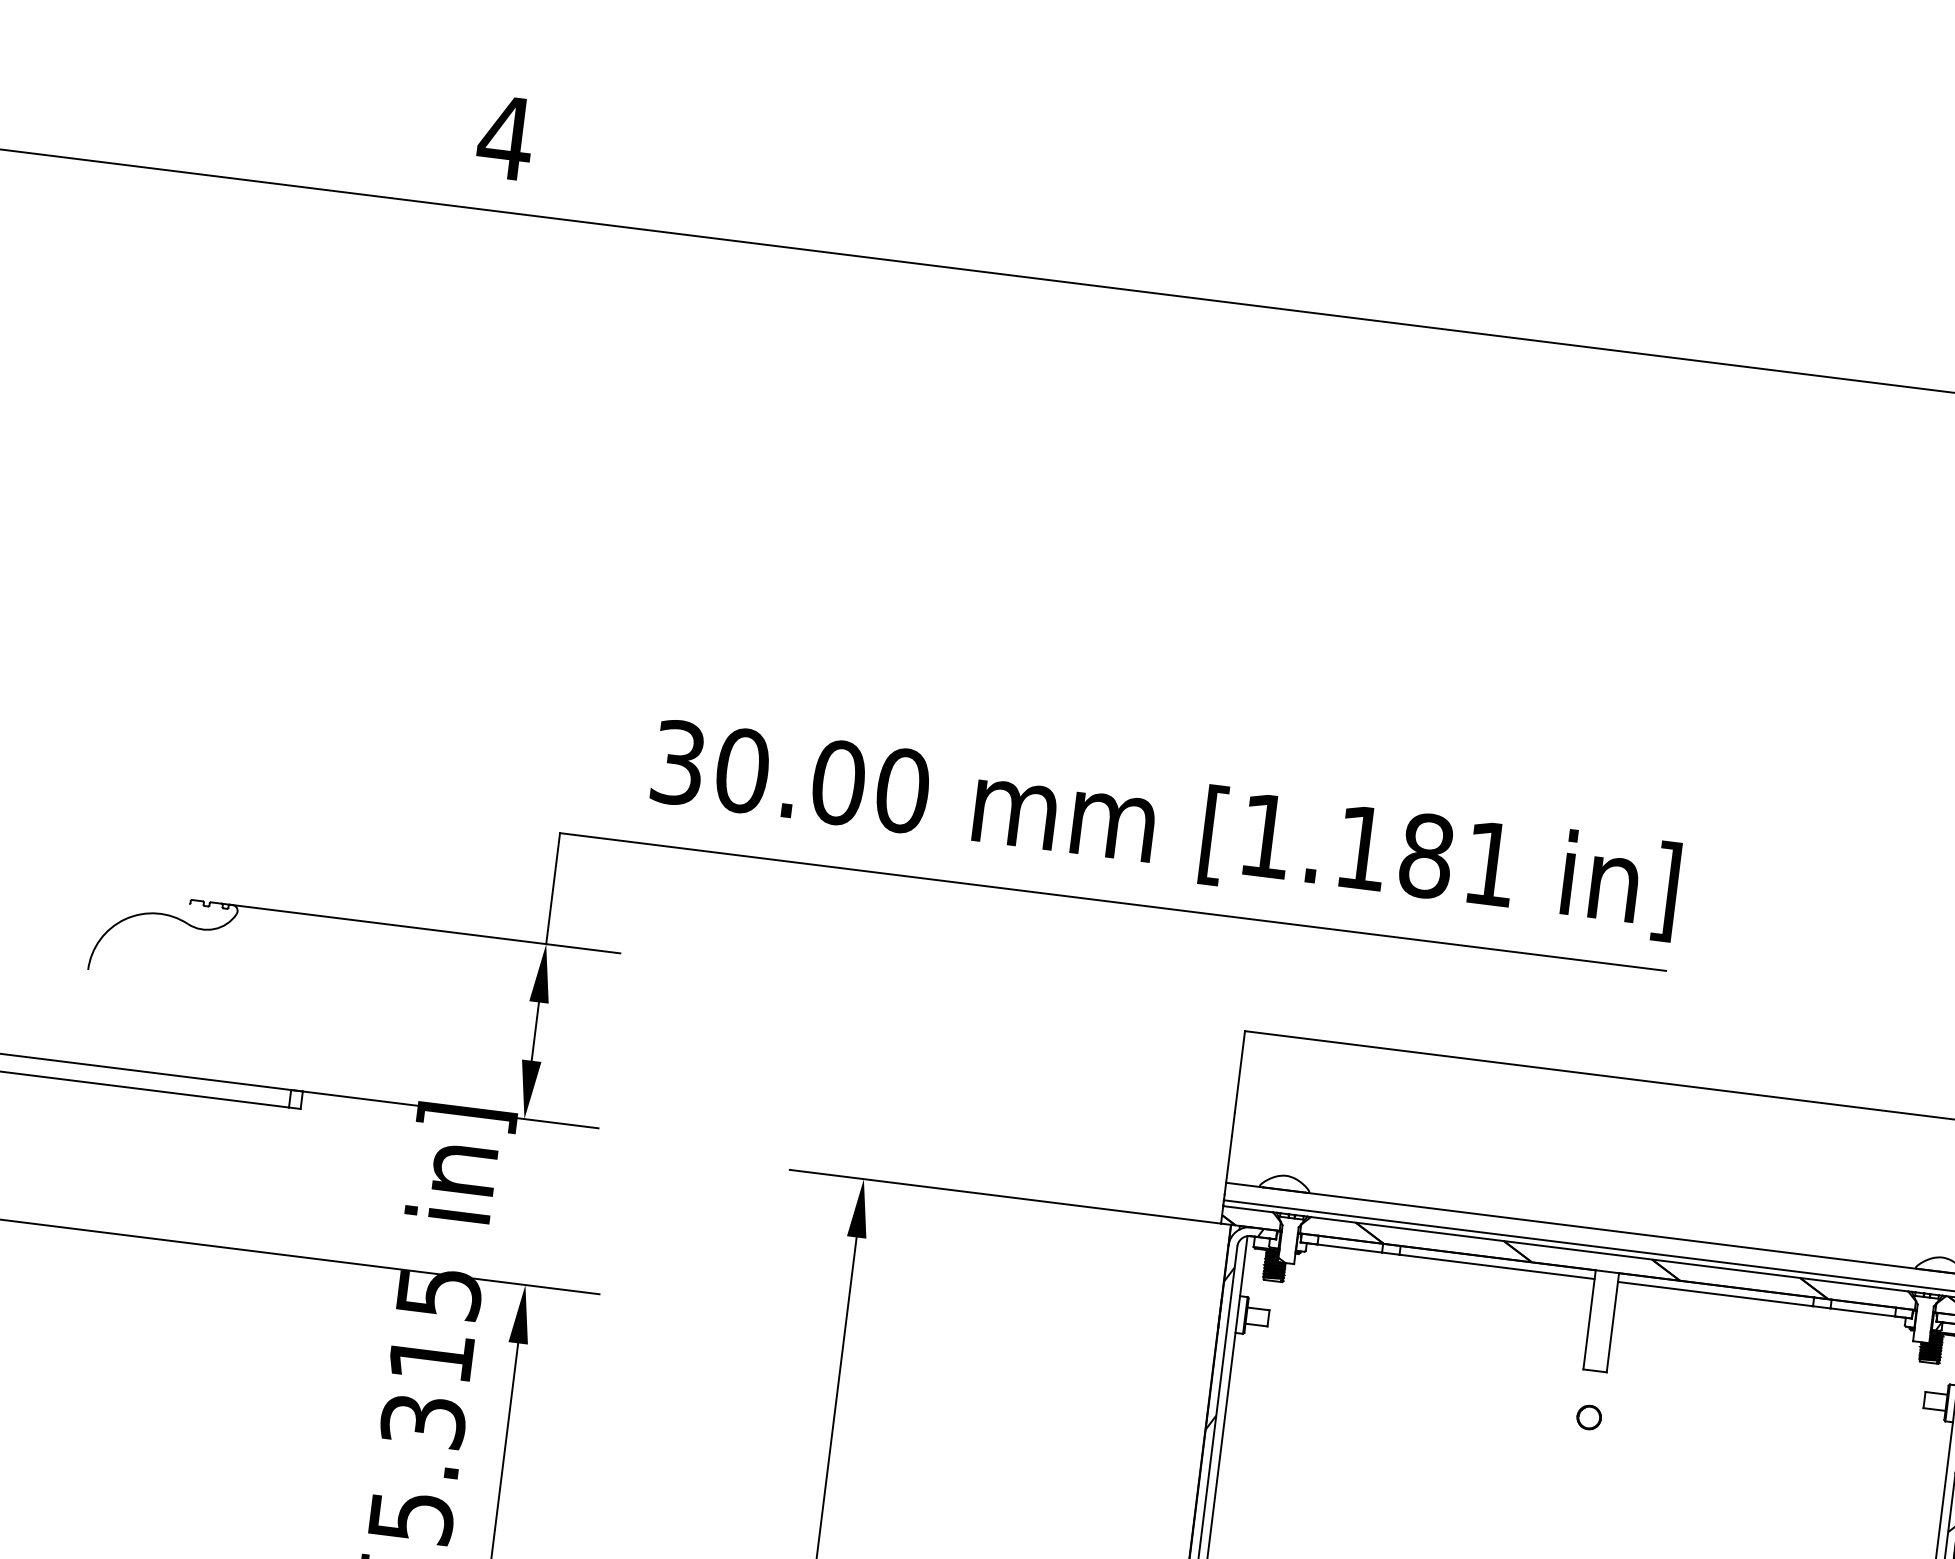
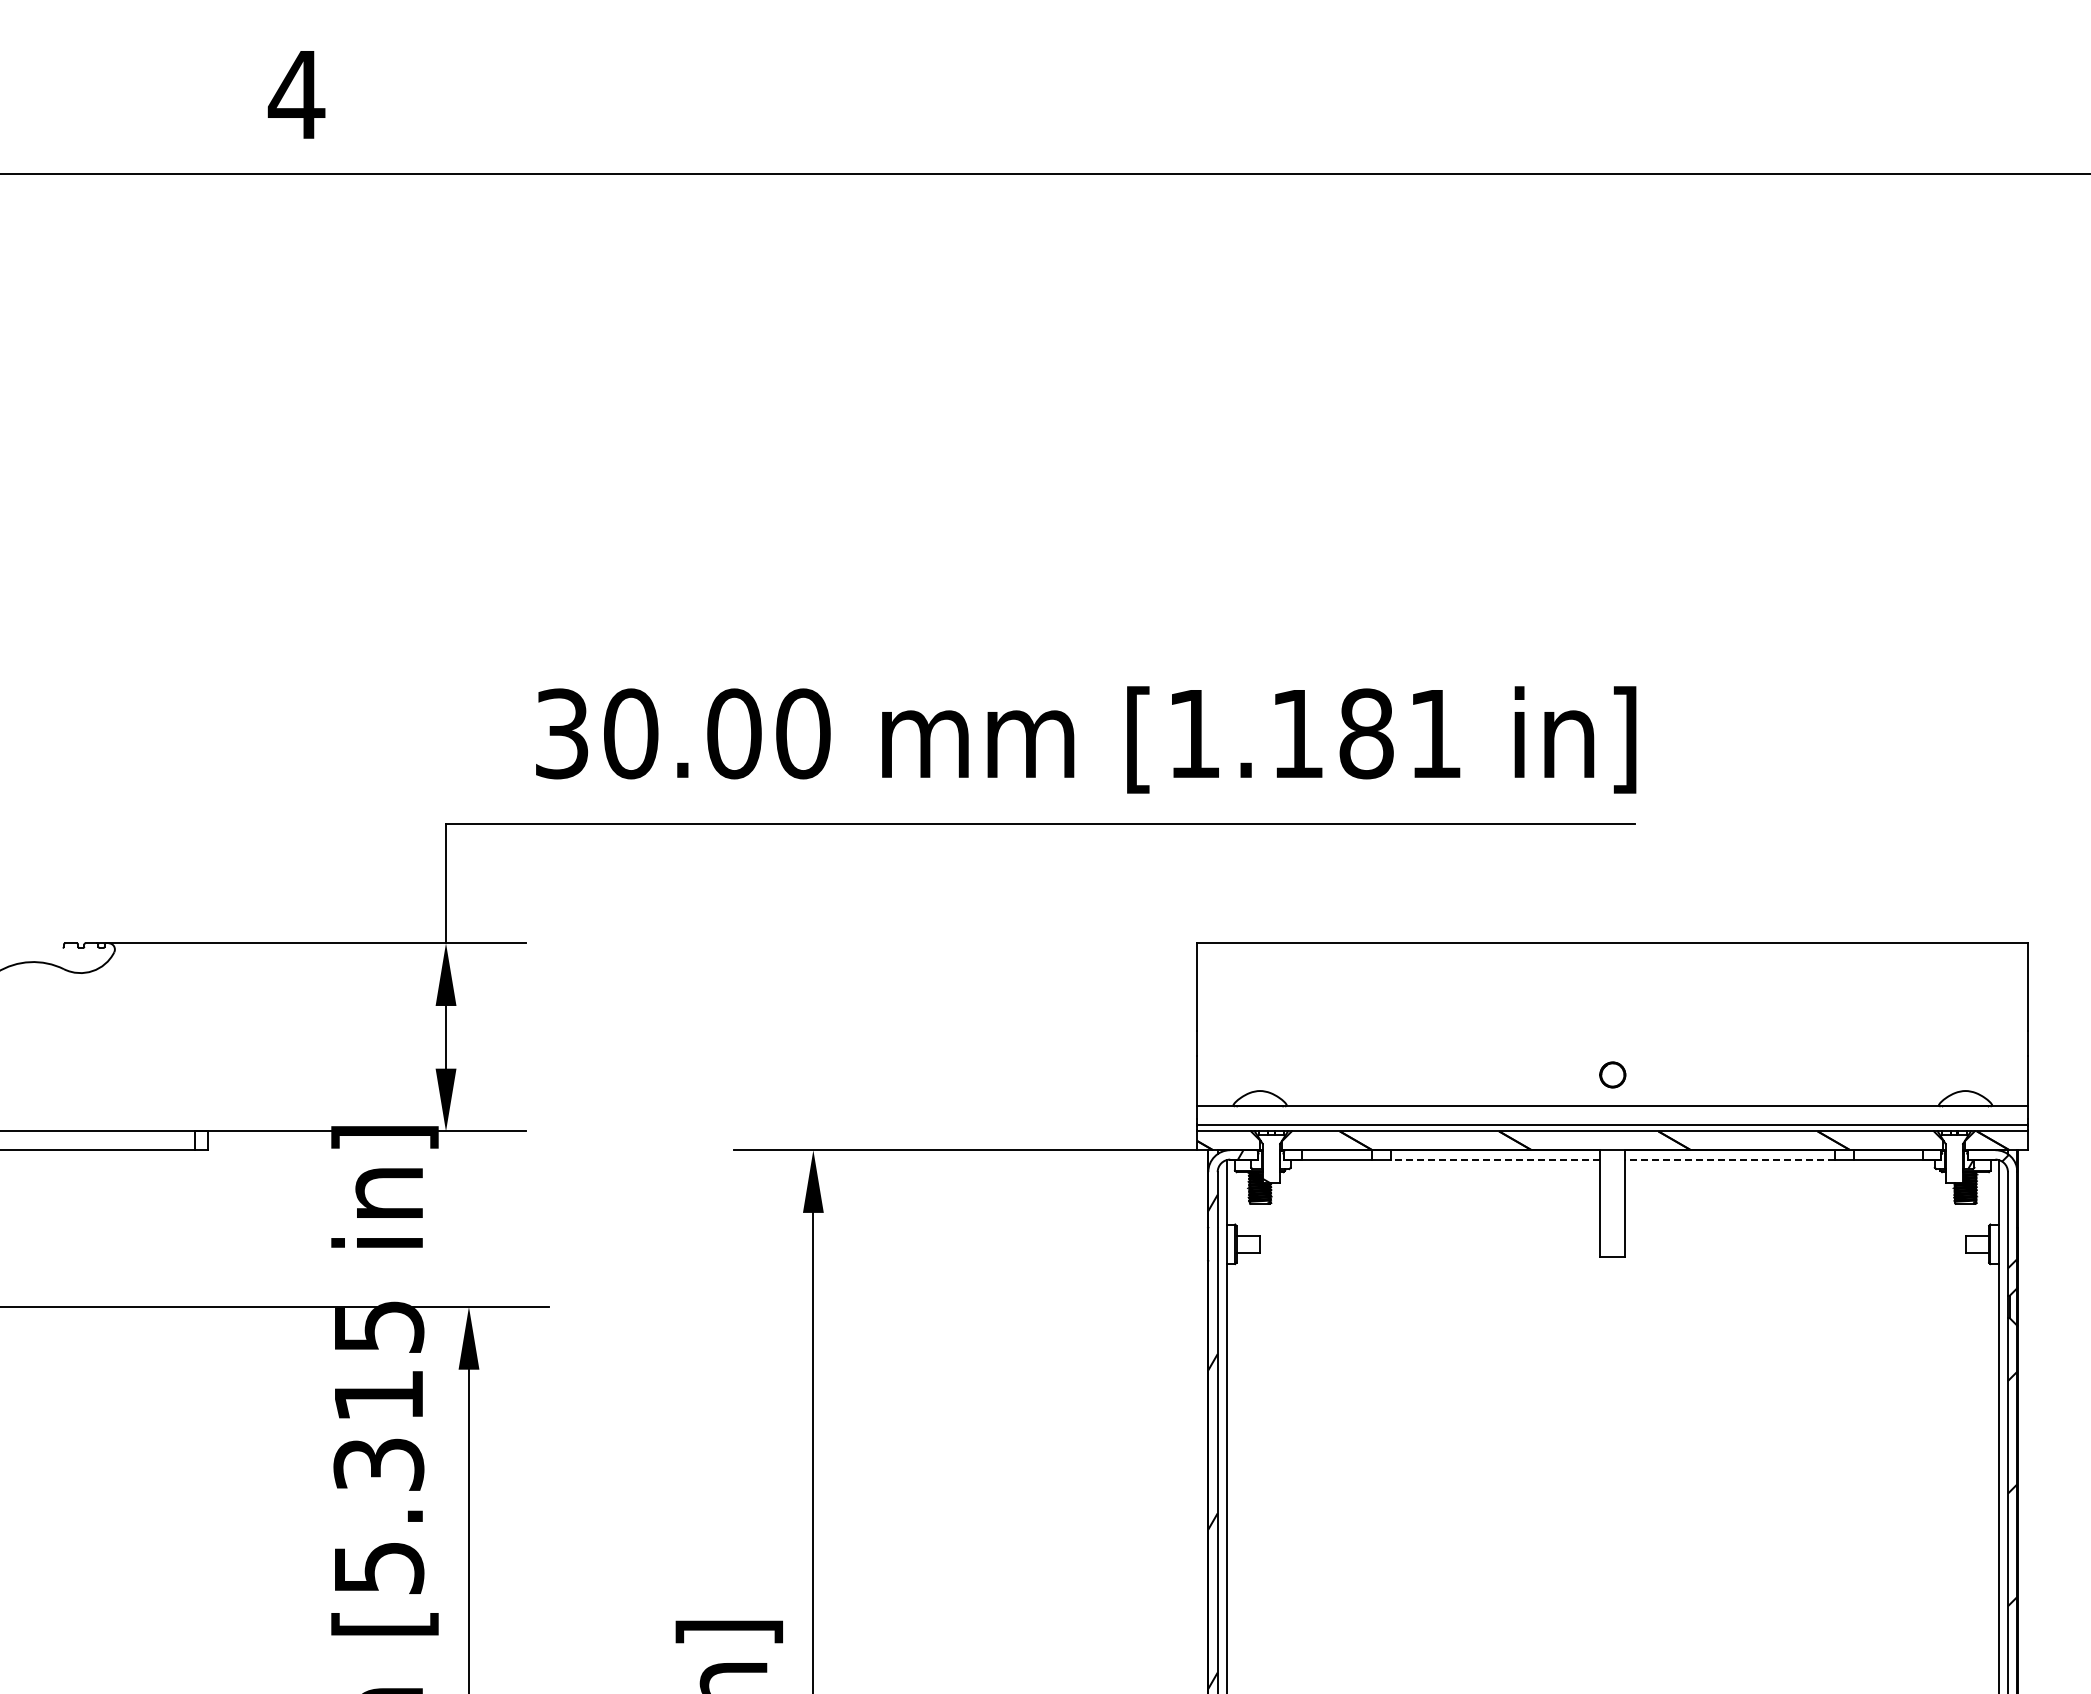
line: (1497, 1266) -> (1495, 1159), solid -> dashed
line: (1715, 1294) -> (1730, 1159), solid -> dashed
circle: (1589, 1417) -> (1612, 1074), moved

